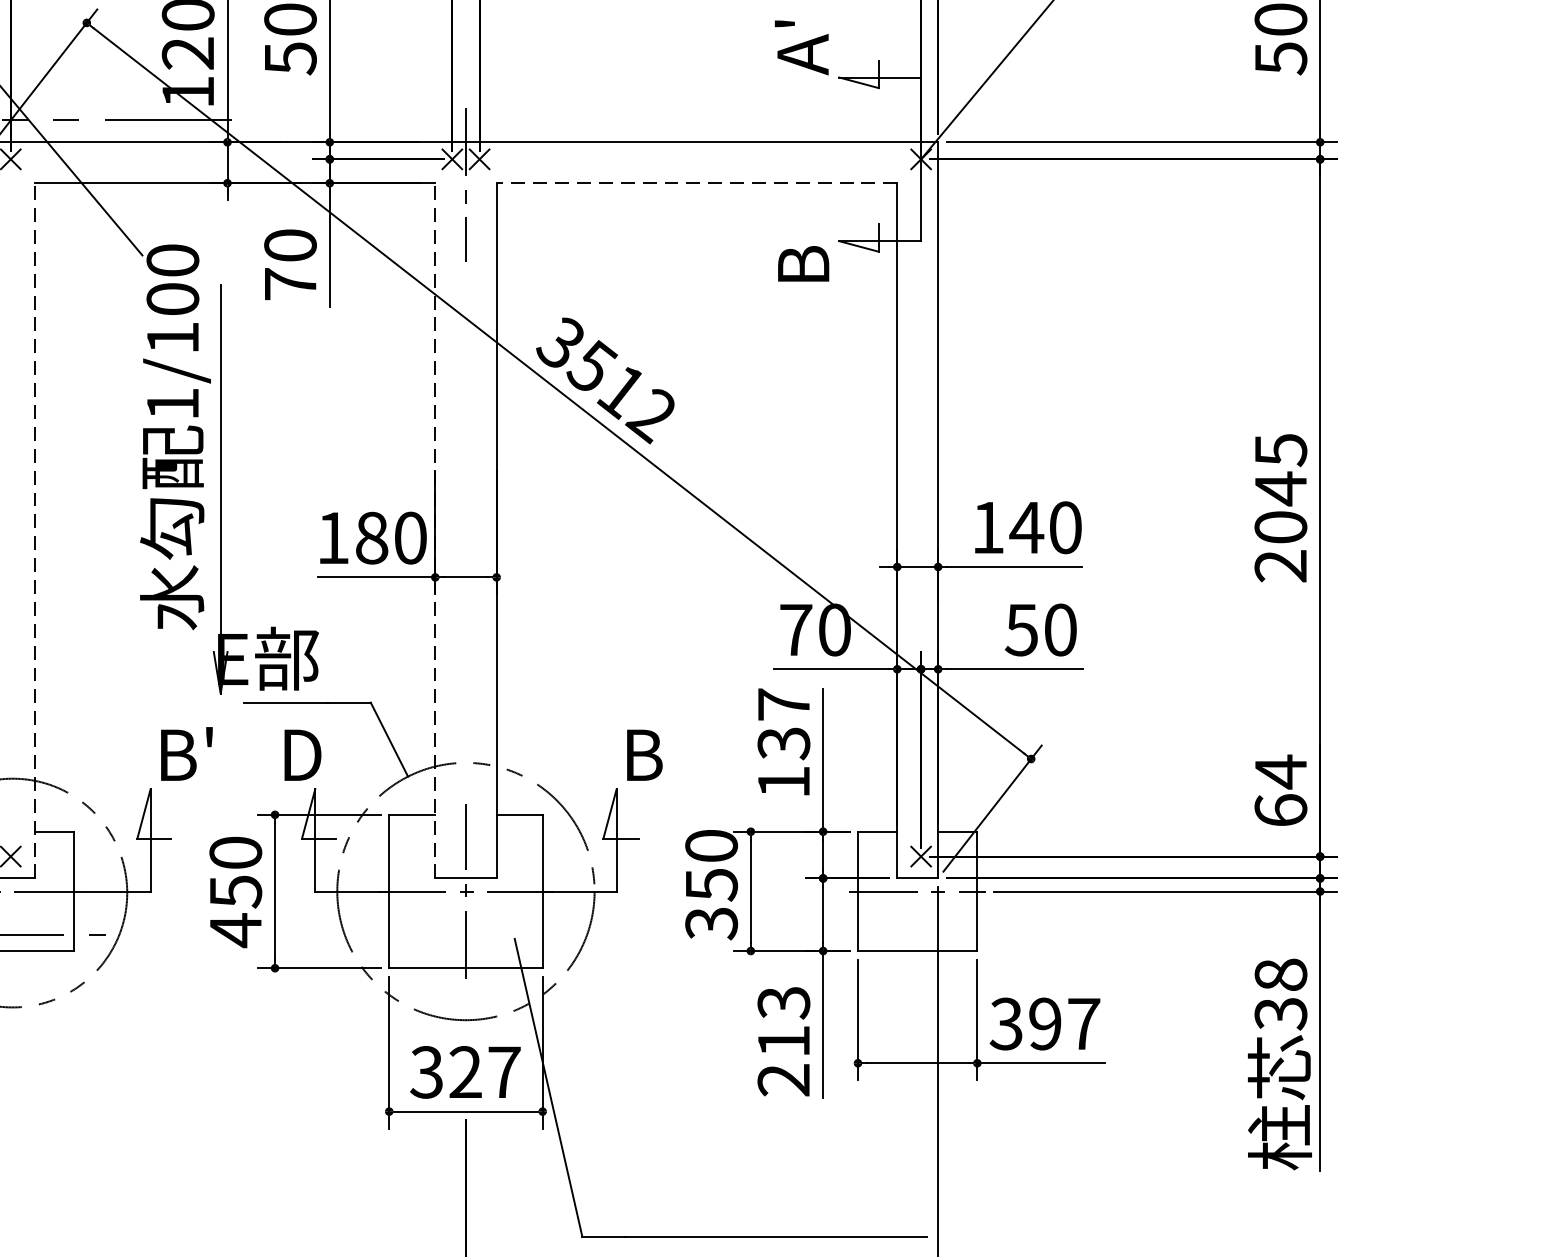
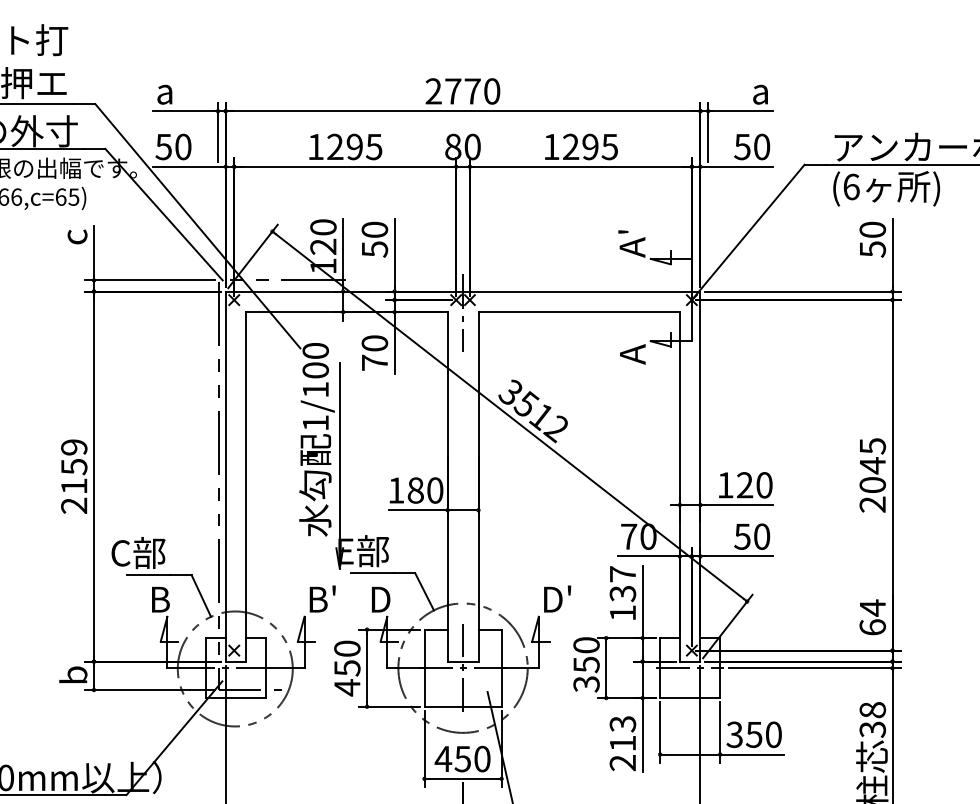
line: (697, 183) -> (579, 312), dashed -> solid
text: (802, 265) -> (632, 353), B -> A
text: (1025, 528) -> (744, 485), 140 -> 120
line: (35, 530) -> (246, 486), dashed -> solid
line: (434, 530) -> (447, 486), dashed -> solid
text: (657, 752) -> (559, 598), B -> D'
text: (1063, 1023) -> (763, 734), 397 -> 350
text: (464, 1071) -> (462, 758), 327 -> 450

